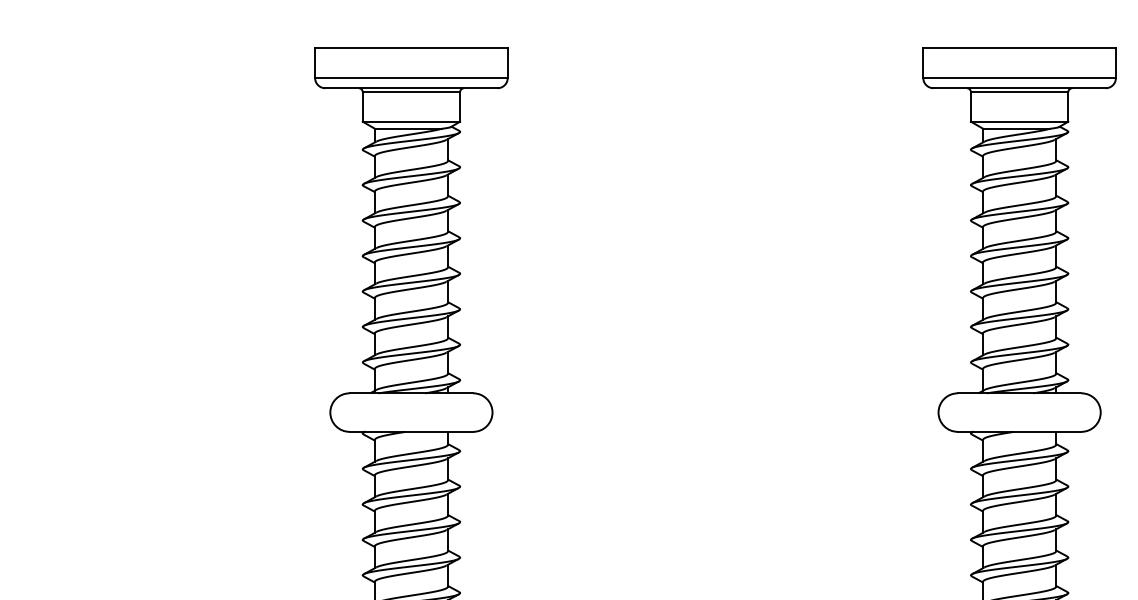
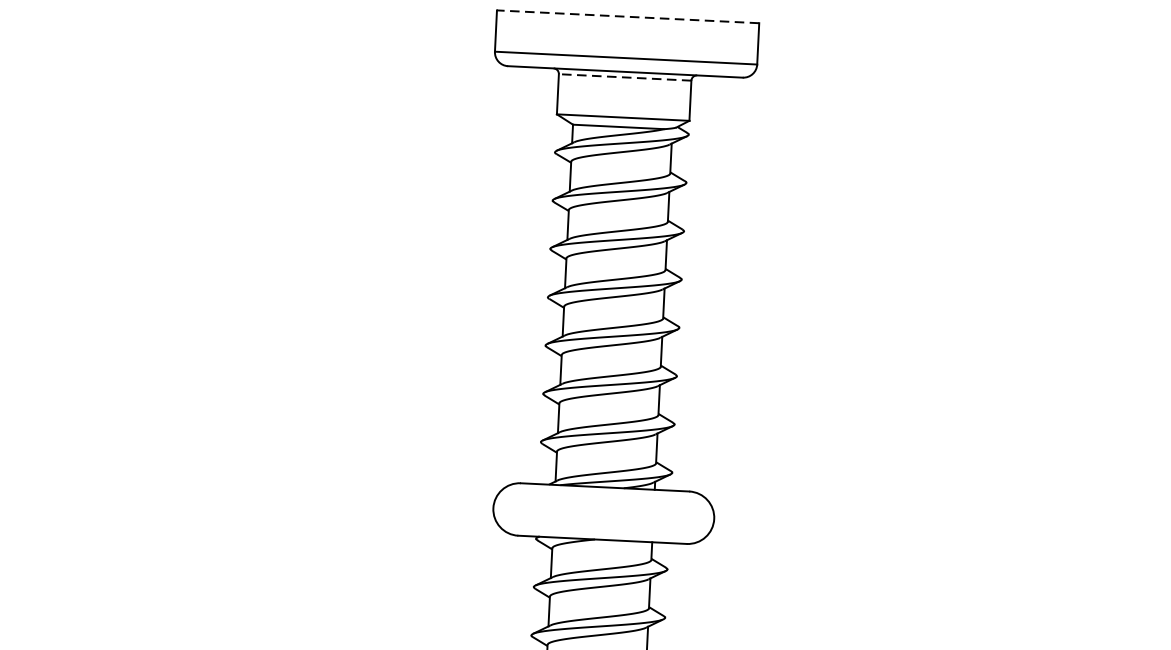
line: (410, 47) -> (626, 16), solid -> dashed
line: (411, 92) -> (625, 77), solid -> dashed

